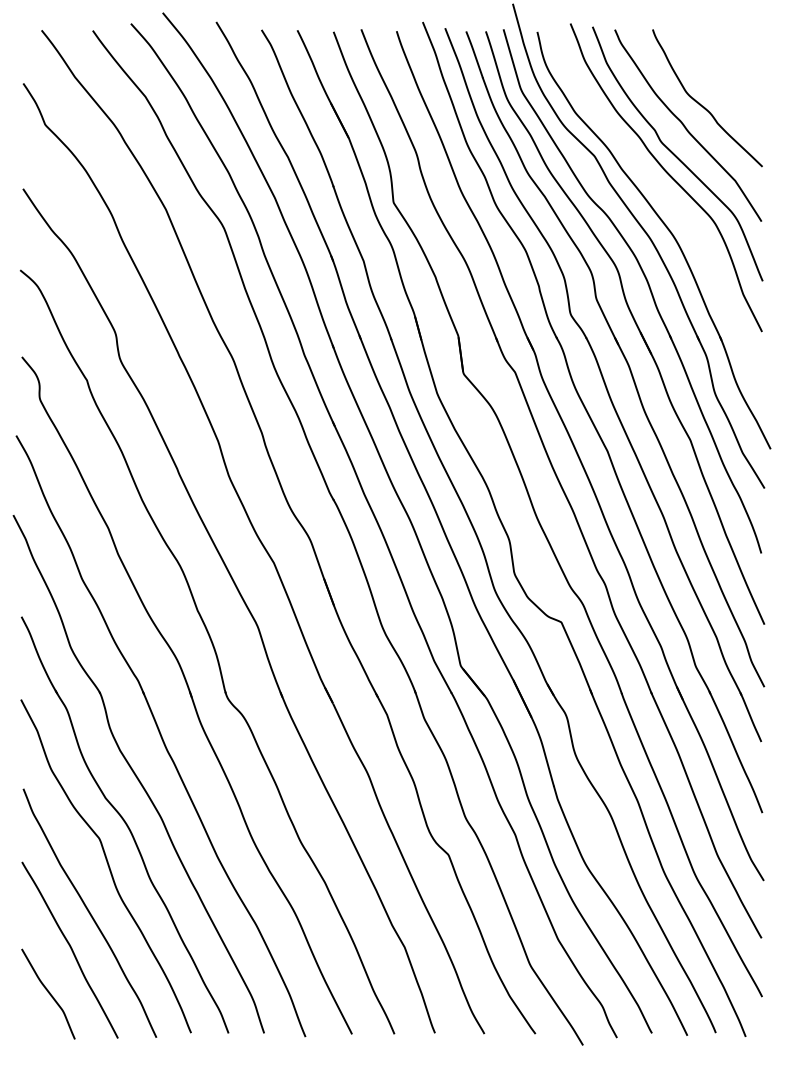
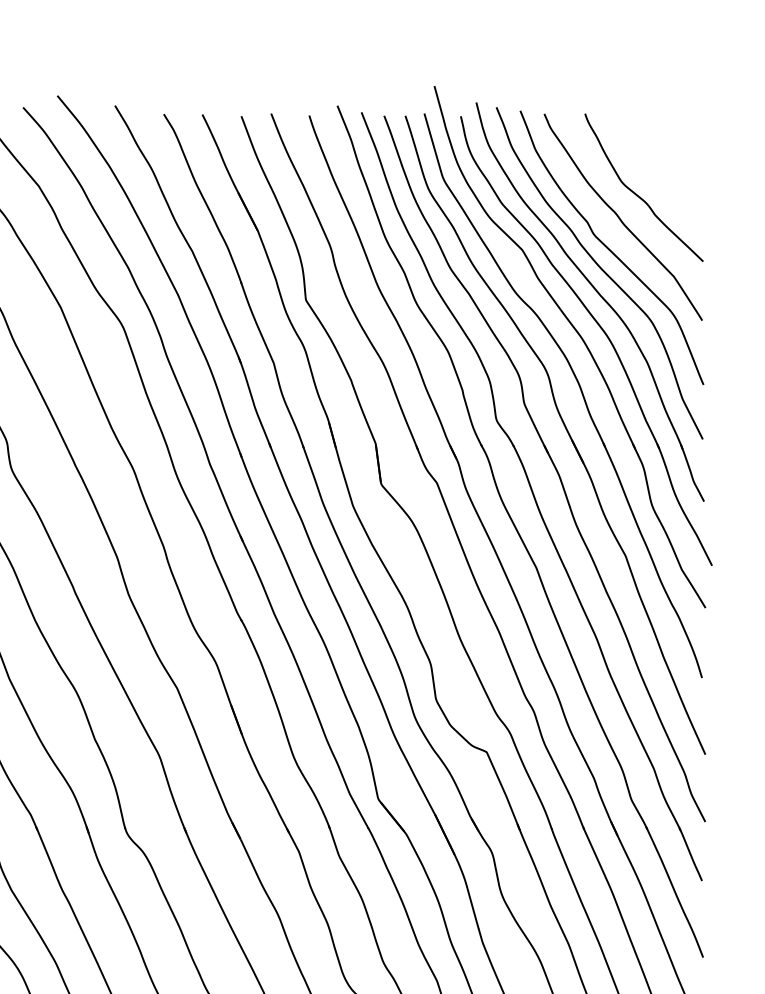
part: (666, 199) -> (599, 296), added

